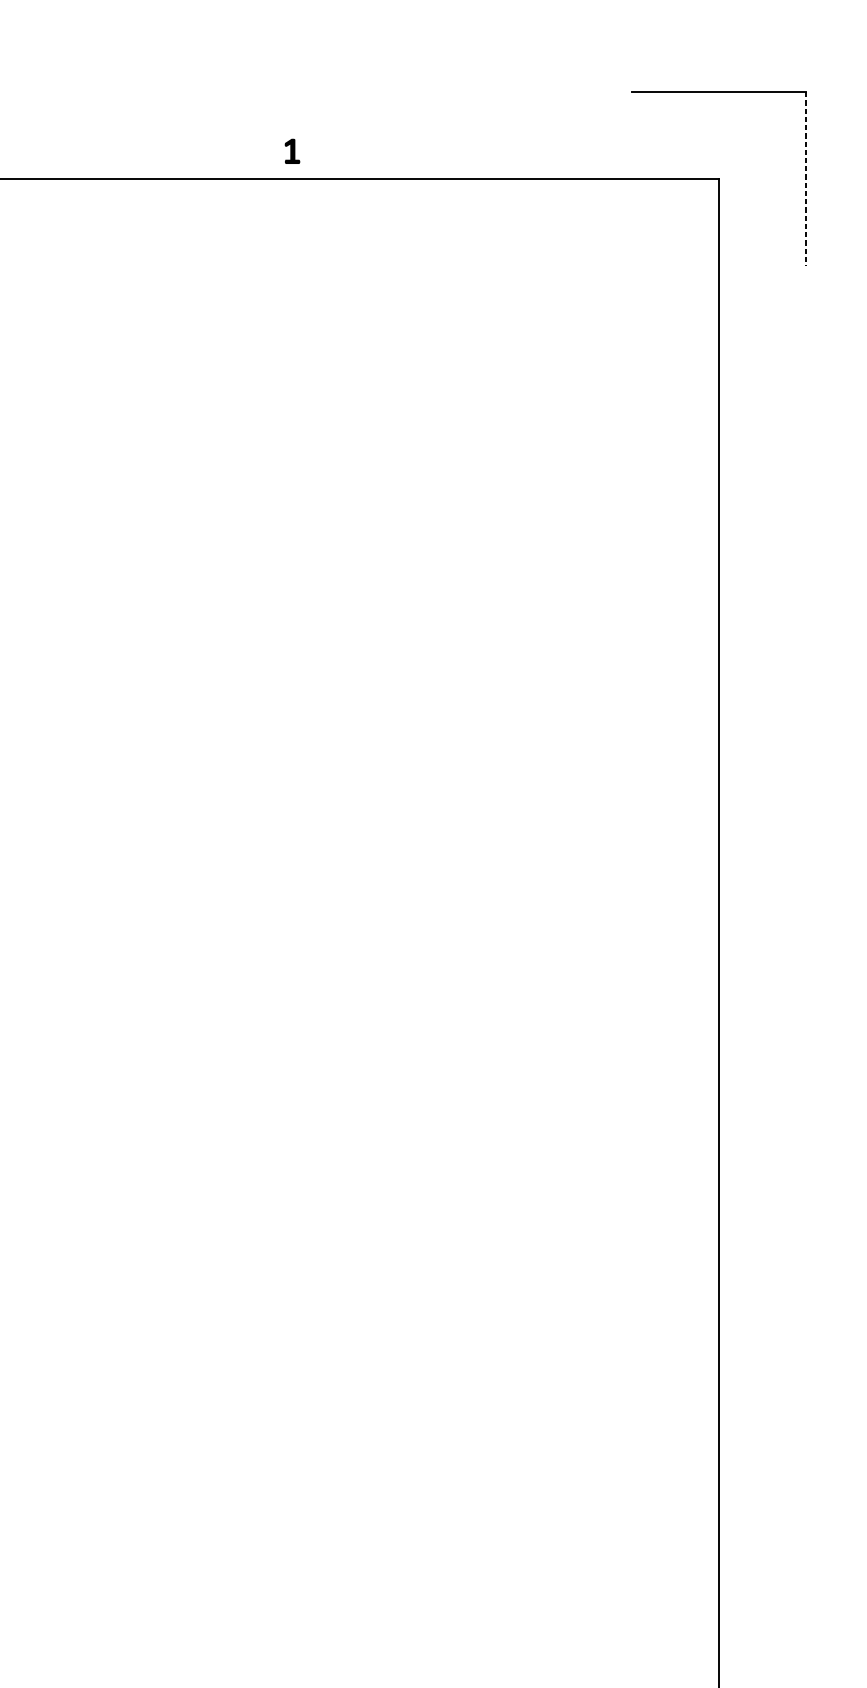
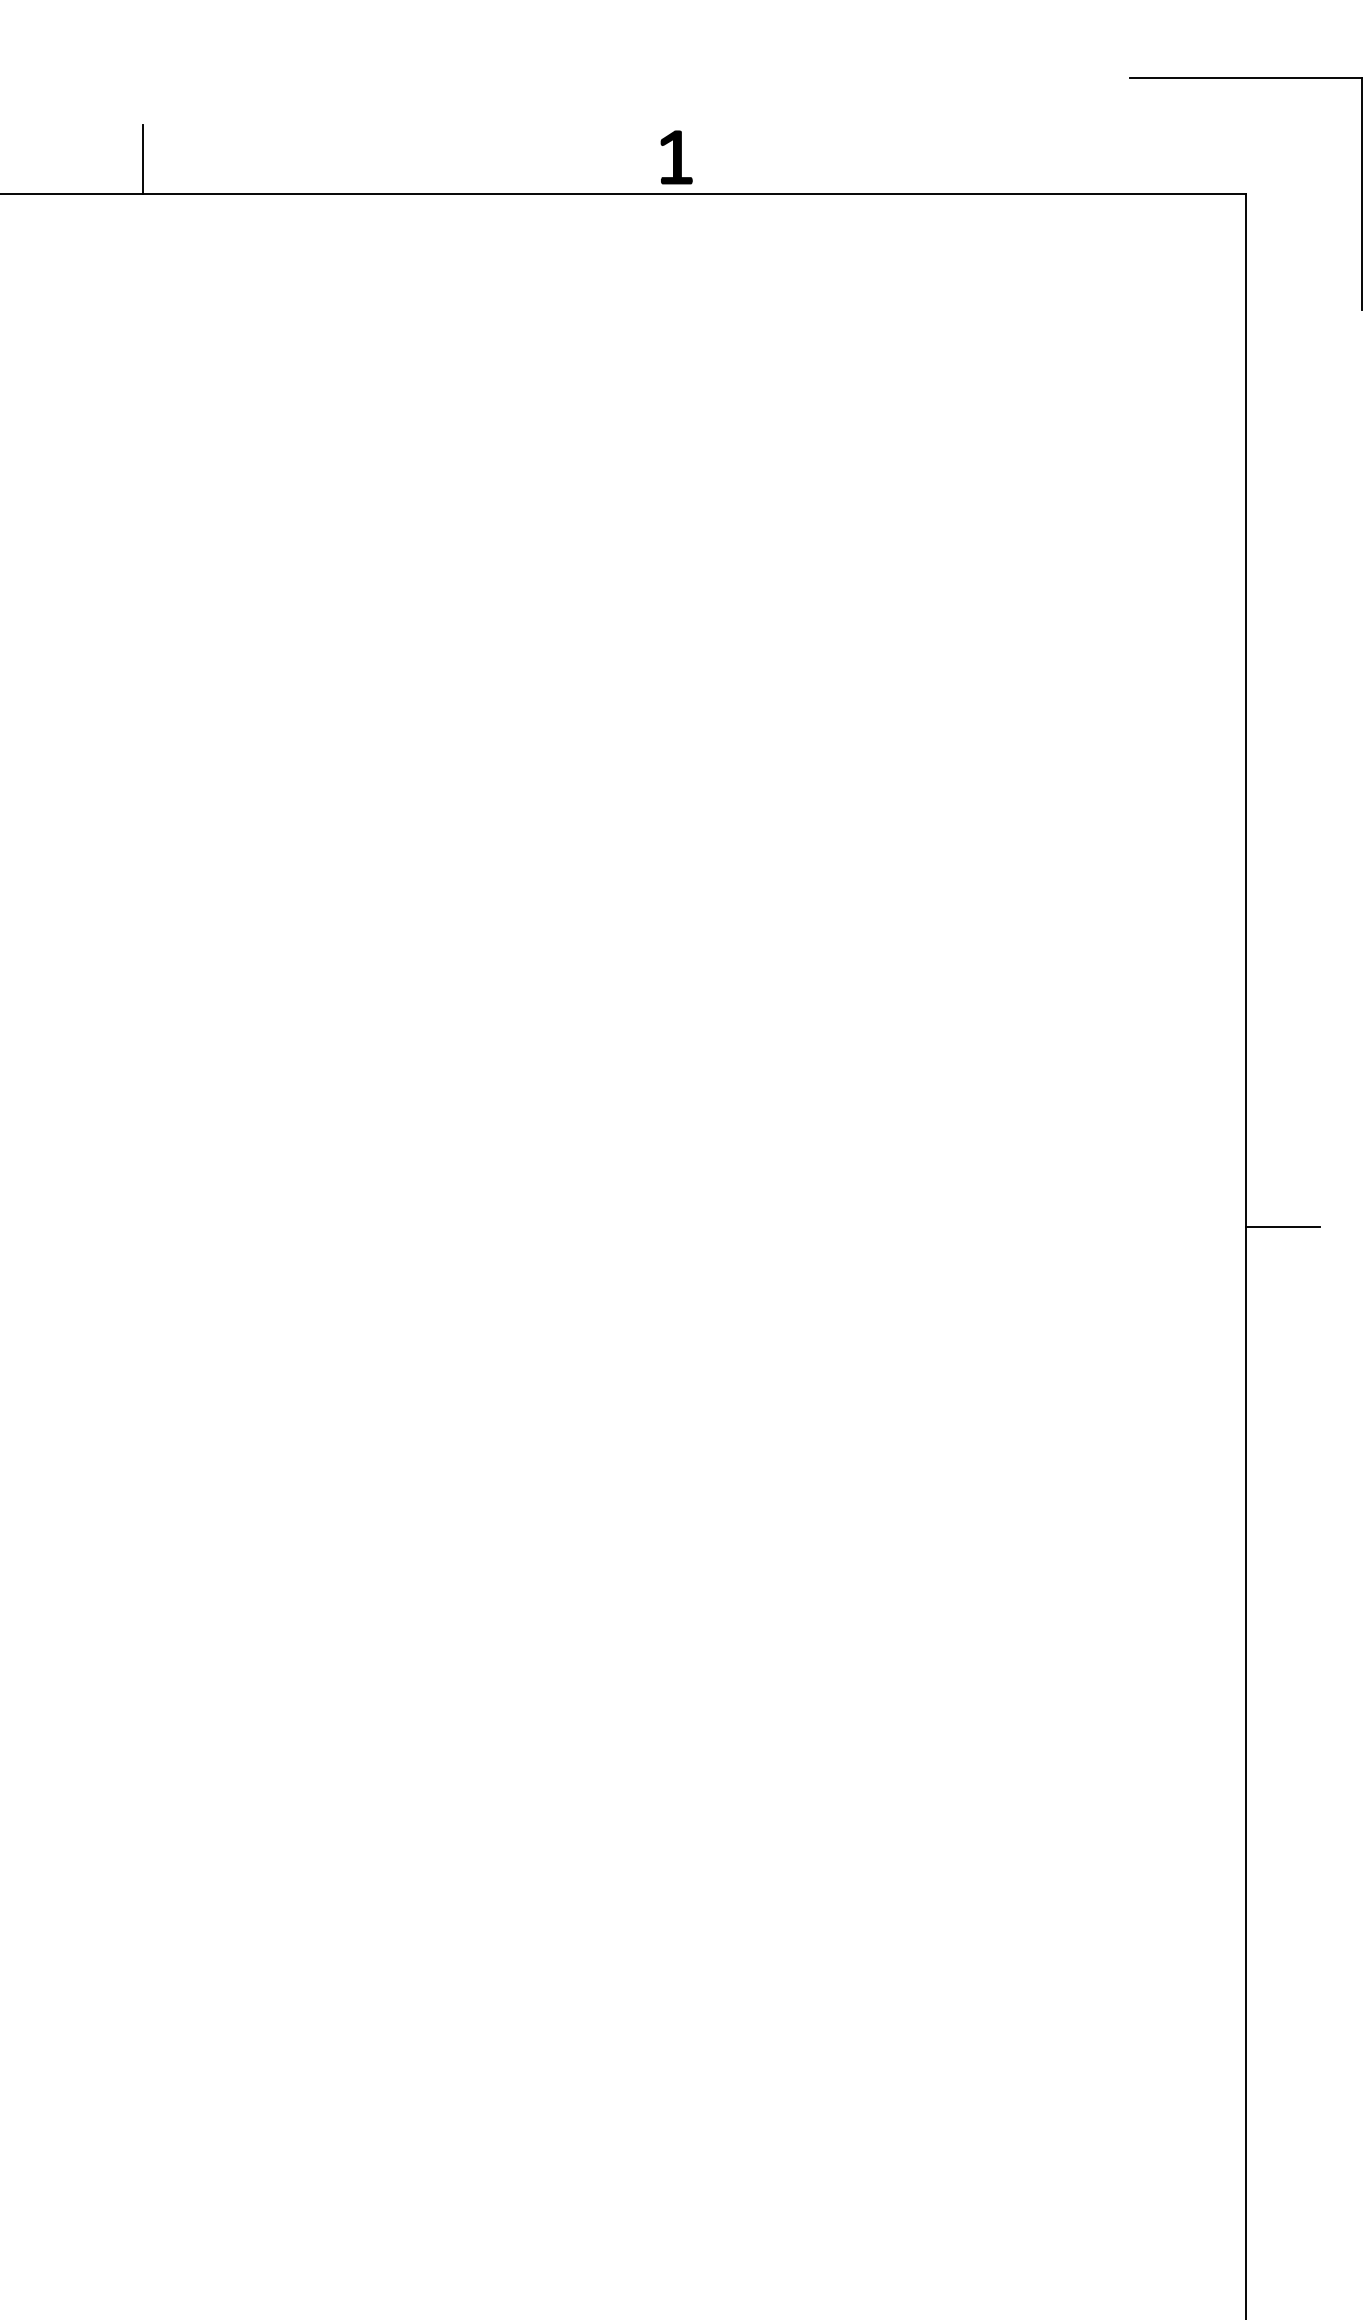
part: (292, 151) -> (676, 157), size x1.67
line: (805, 179) -> (1362, 194), dashed -> solid
line: (746, 952) -> (1283, 1227), added

